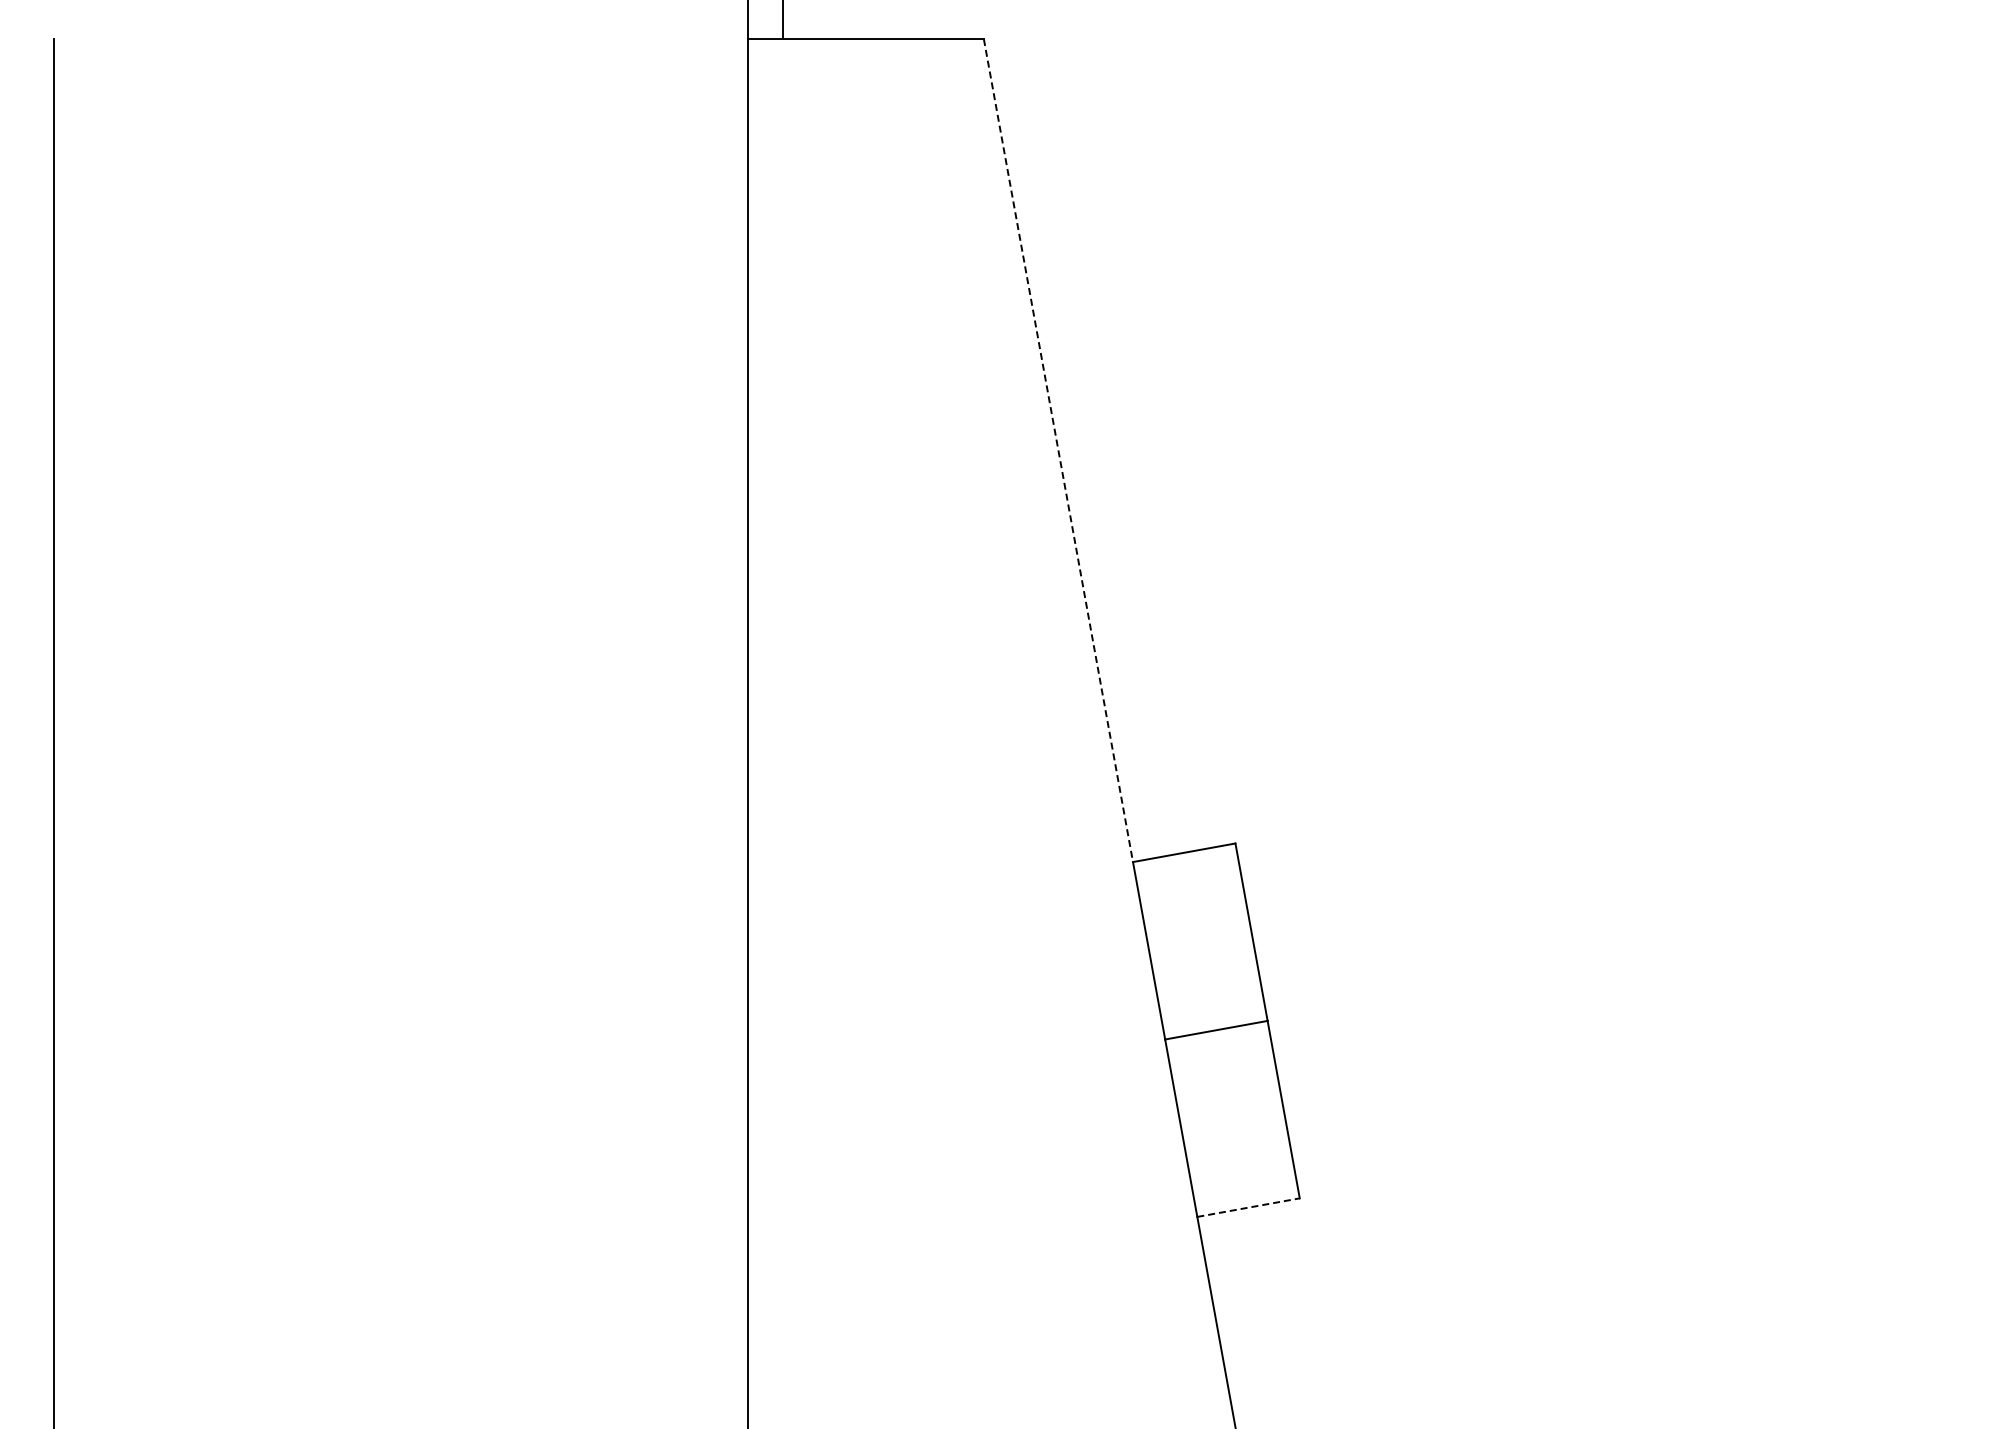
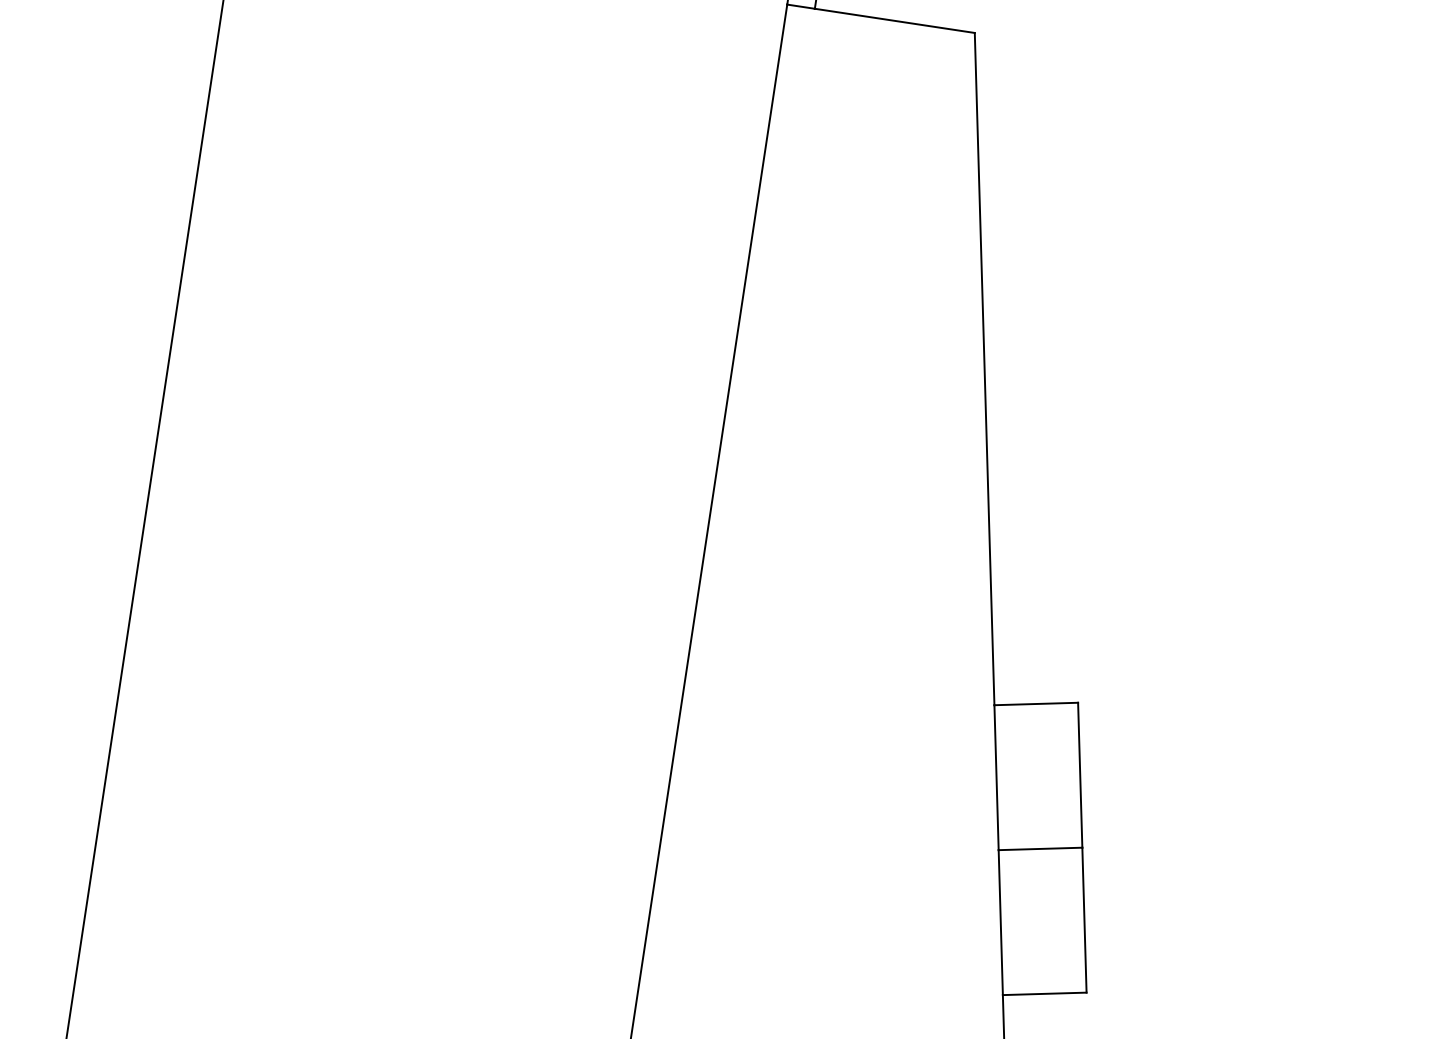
line: (1058, 451) -> (984, 369), dashed -> solid
line: (1249, 1207) -> (1045, 993), dashed -> solid

